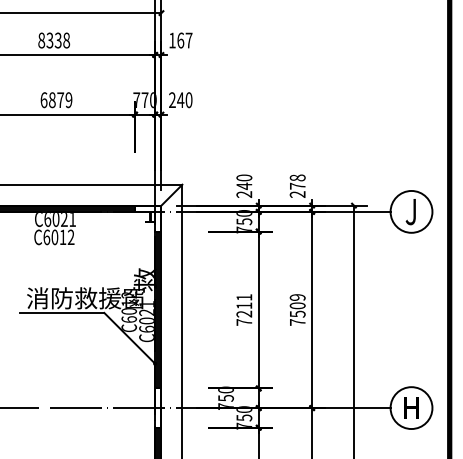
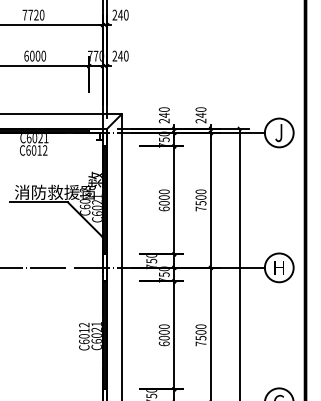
text: (54, 39) -> (33, 14), 8338 -> 7720
text: (180, 39) -> (120, 14), 167 -> 240
text: (59, 99) -> (37, 55), 6879 -> 6000
text: (296, 182) -> (200, 112), 278 -> 240
text: (296, 297) -> (200, 191), 7509 -> 7500
text: (243, 310) -> (163, 200), 7211 -> 6000

